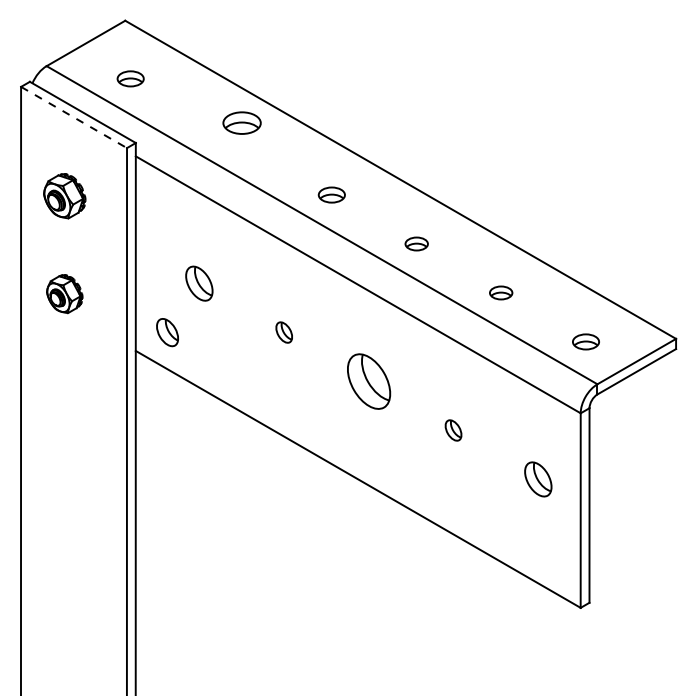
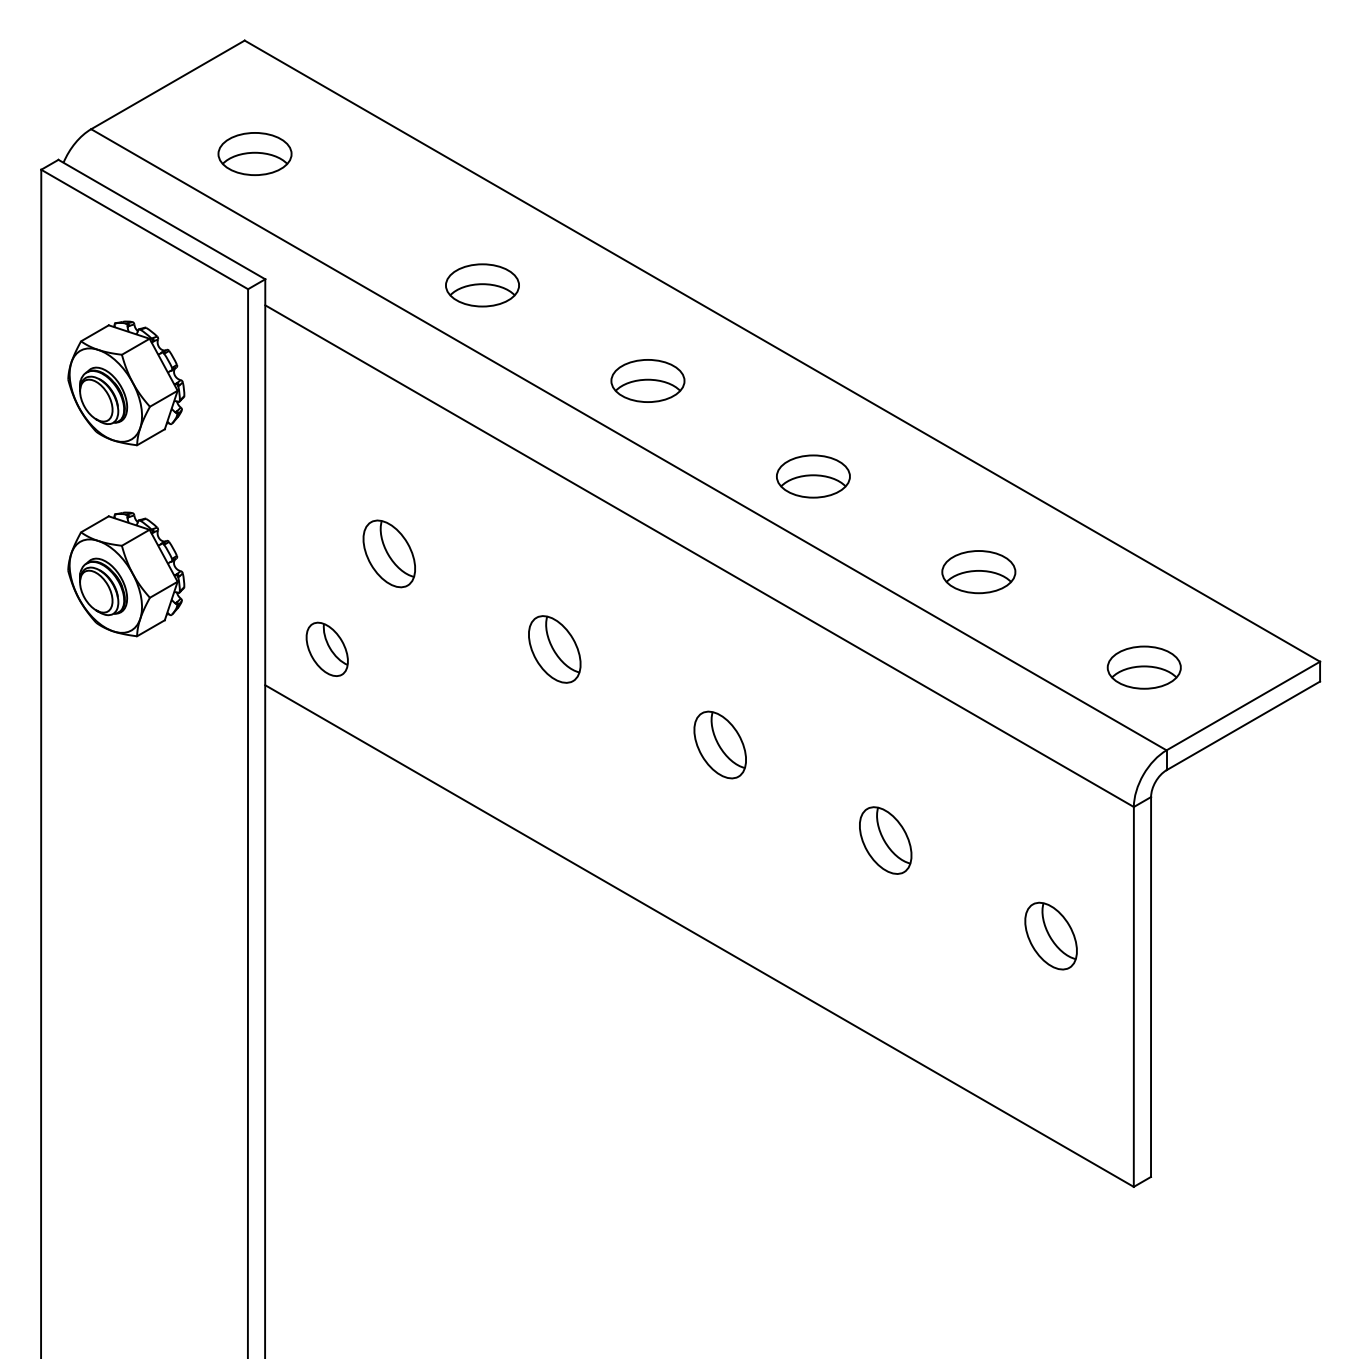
part: (130, 78) -> (254, 153), size x1.43
line: (74, 117) -> (145, 229), dashed -> solid
part: (241, 122) -> (481, 284), moved
part: (331, 194) -> (647, 379), size x1.43
part: (64, 195) -> (126, 381), size x1.43
part: (416, 243) -> (813, 475), size x1.67
part: (500, 292) -> (977, 571), size x1.67
part: (64, 293) -> (126, 573), size x1.67
part: (284, 332) -> (555, 649), size x1.67
part: (585, 341) -> (1143, 666), size x1.43
part: (368, 381) -> (719, 744), size x0.62
part: (453, 430) -> (885, 840), size x1.67

